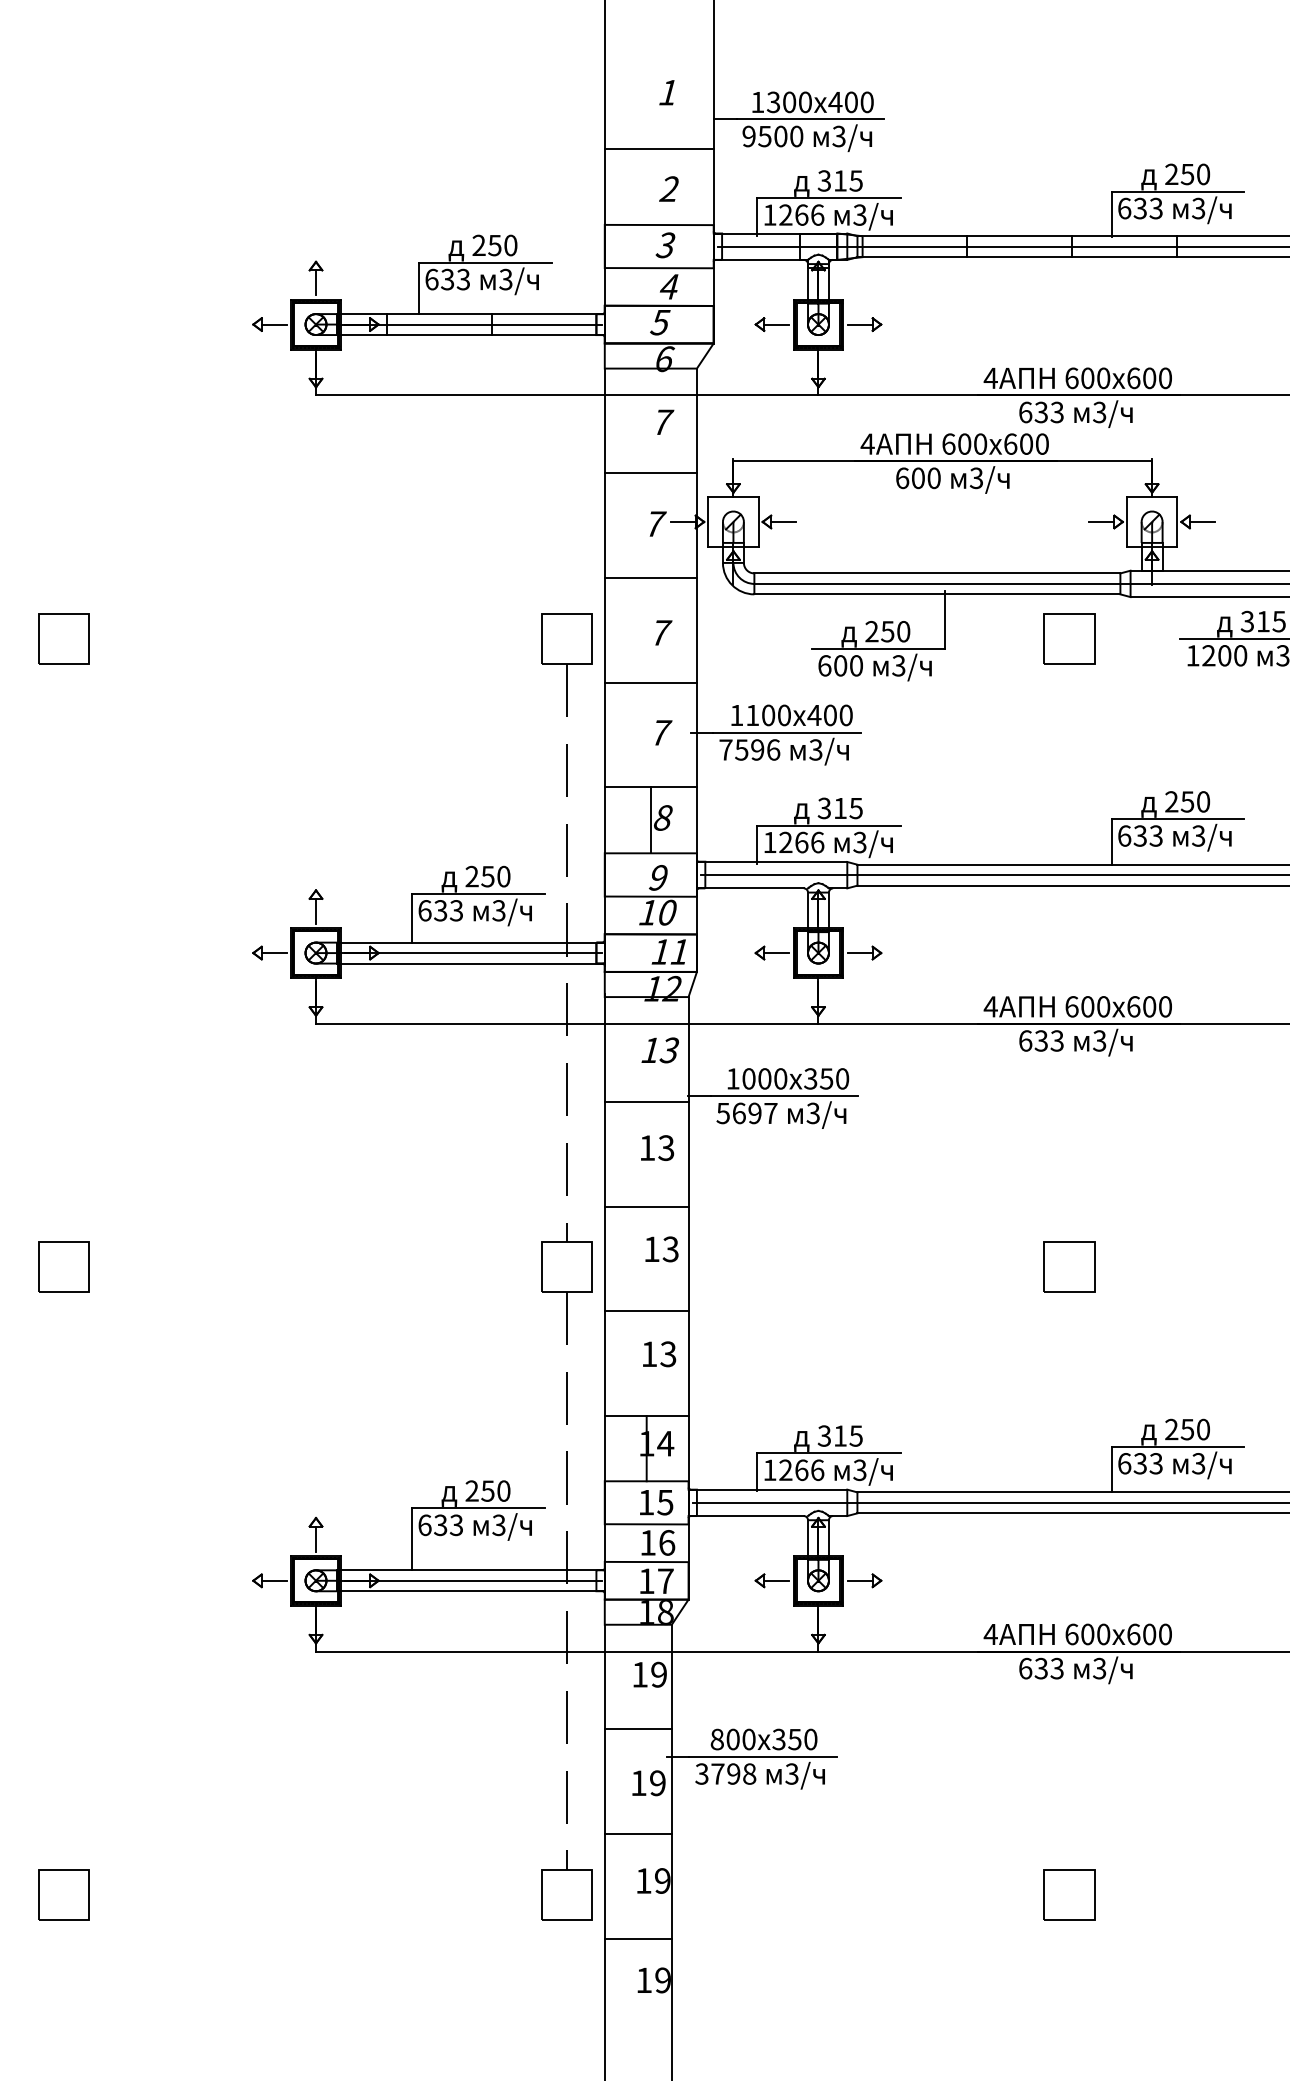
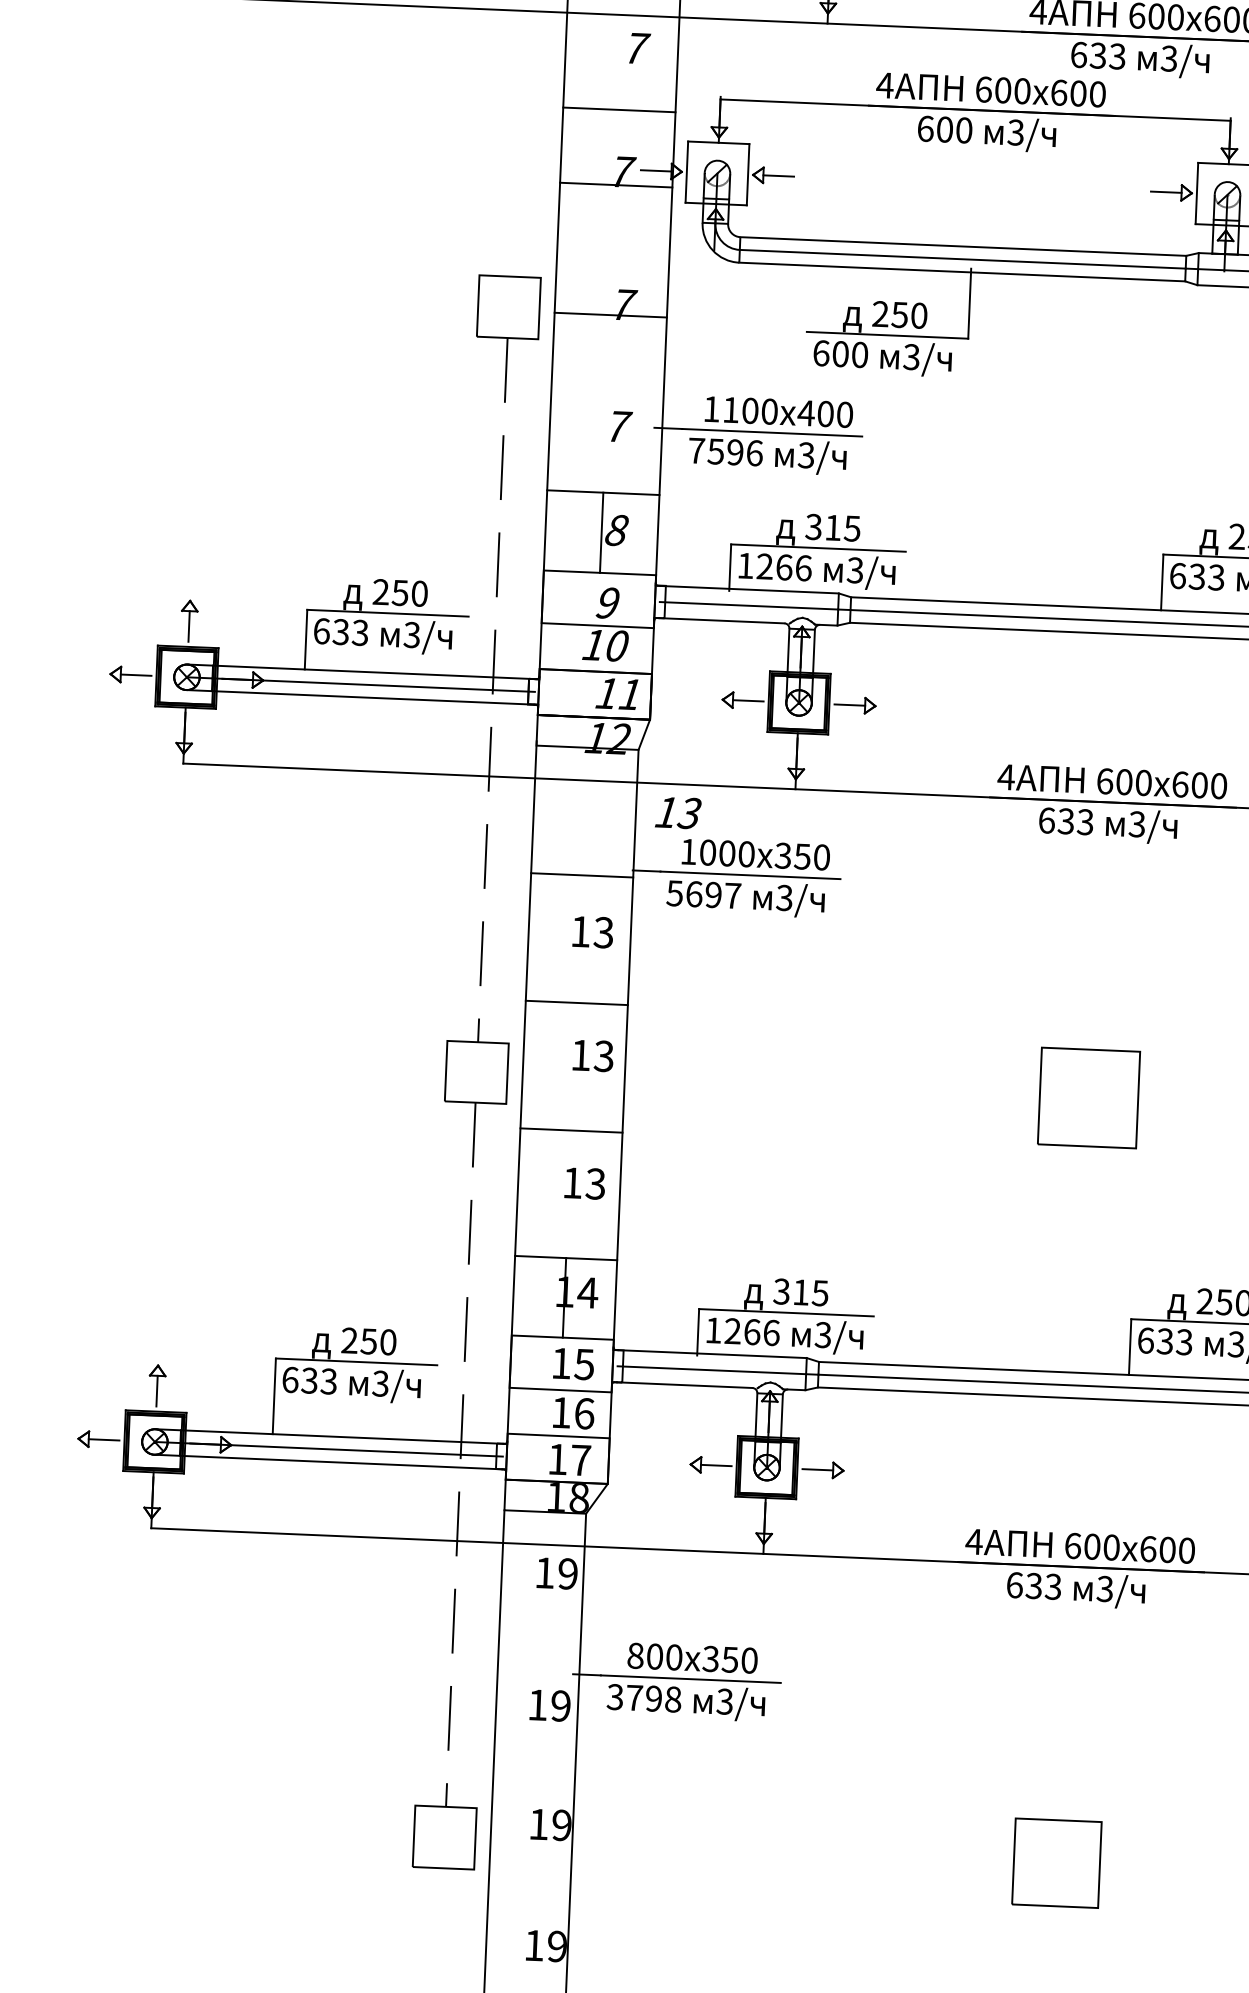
line: (650, 578) -> (615, 185), moved
part: (1069, 638) -> (1120, 332), removed
line: (650, 682) -> (610, 314), moved
text: (659, 1050) -> (677, 813), moved
part: (1069, 1266) -> (1088, 1097), size x1.6
line: (637, 1729) -> (538, 1639), removed
line: (637, 1834) -> (533, 1767), removed
part: (1069, 1894) -> (1056, 1862), size x1.4
line: (637, 1938) -> (528, 1894), removed

